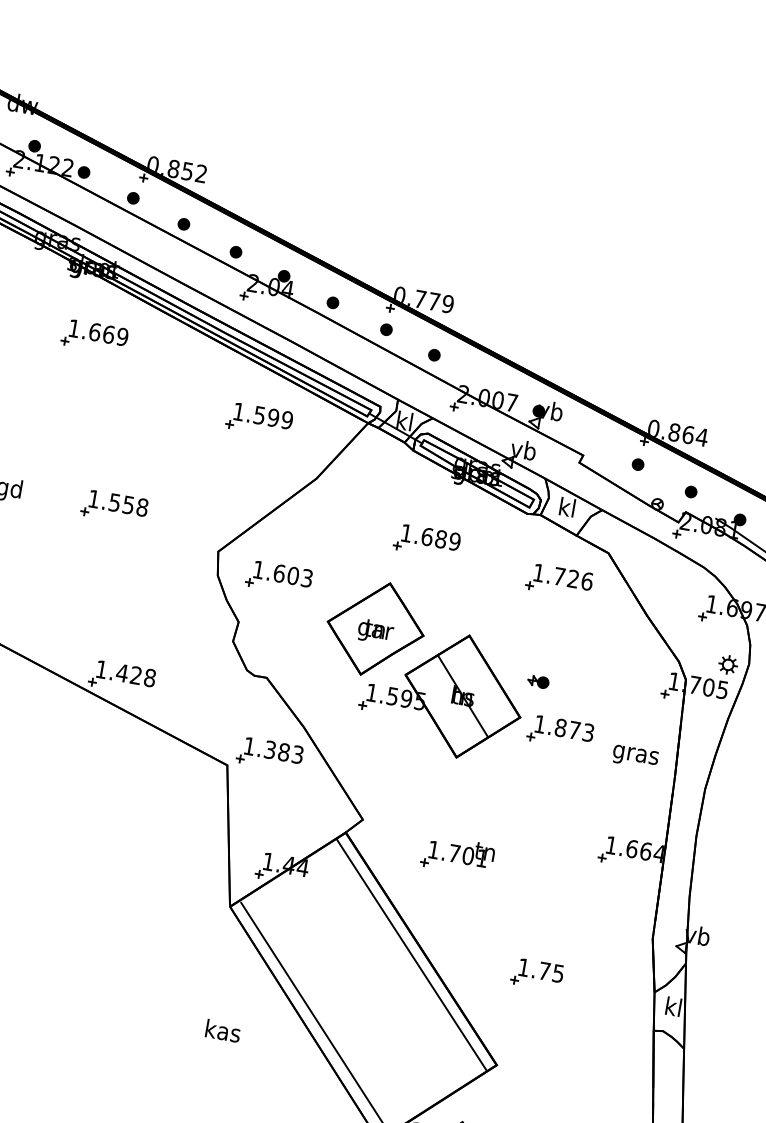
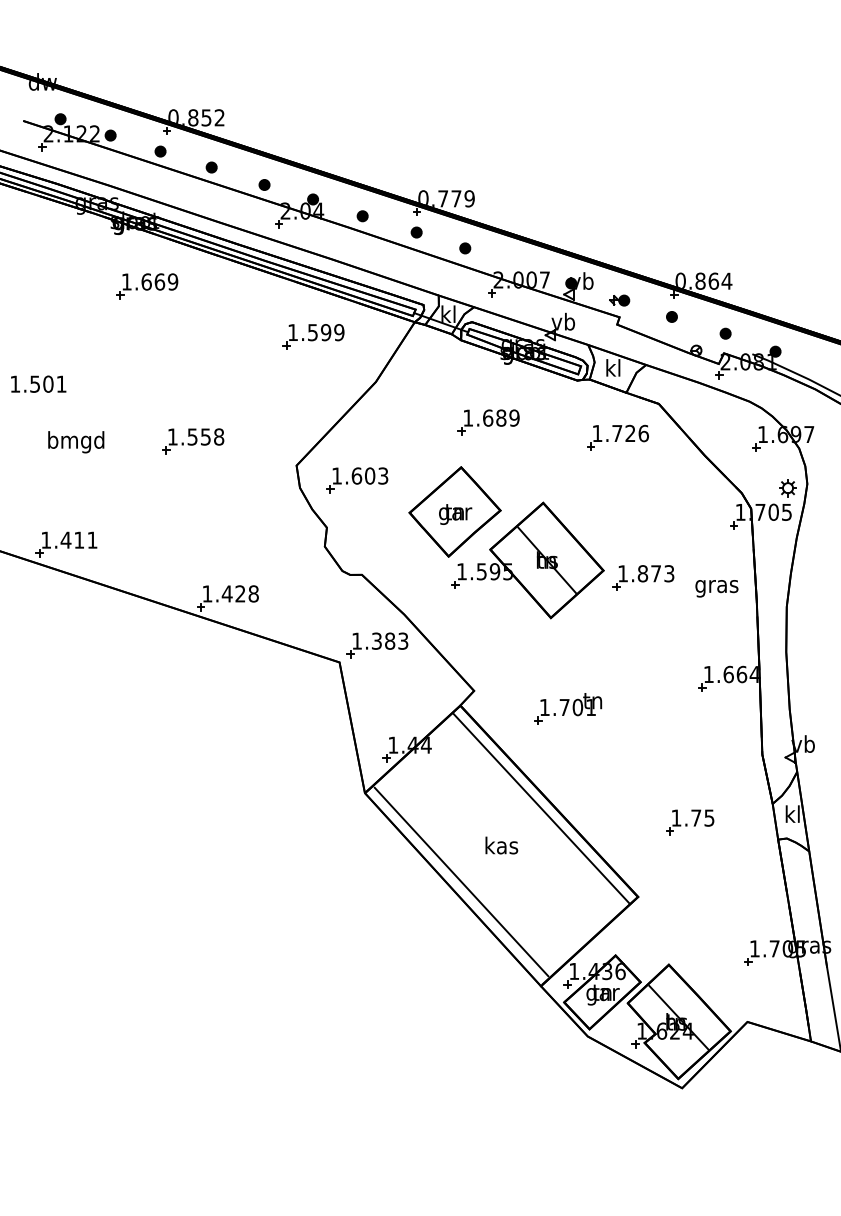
part: (538, 681) -> (619, 300), moved
part: (537, 974) -> (690, 822), moved
text: (222, 1030) -> (501, 845), moved

